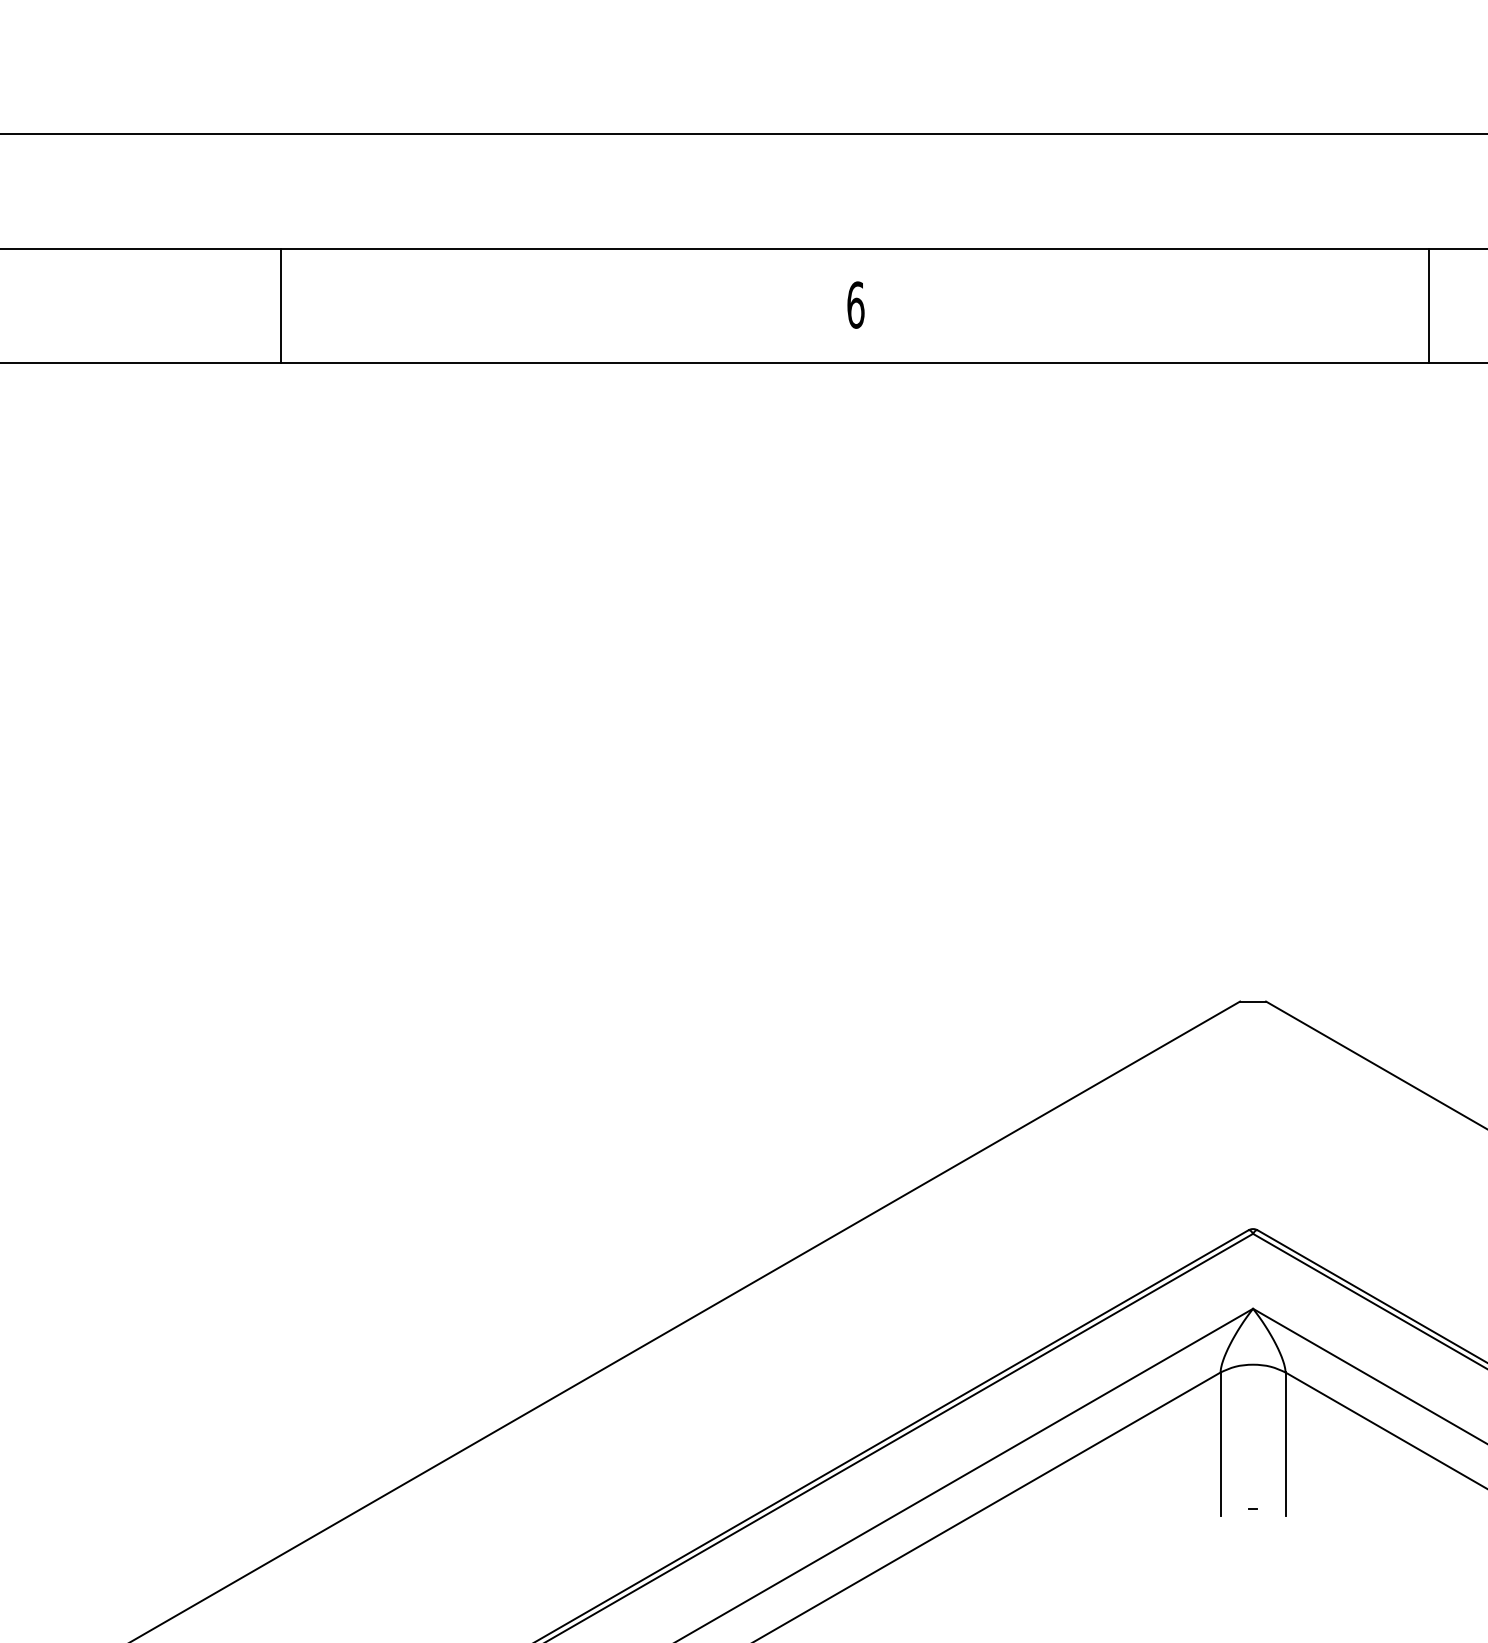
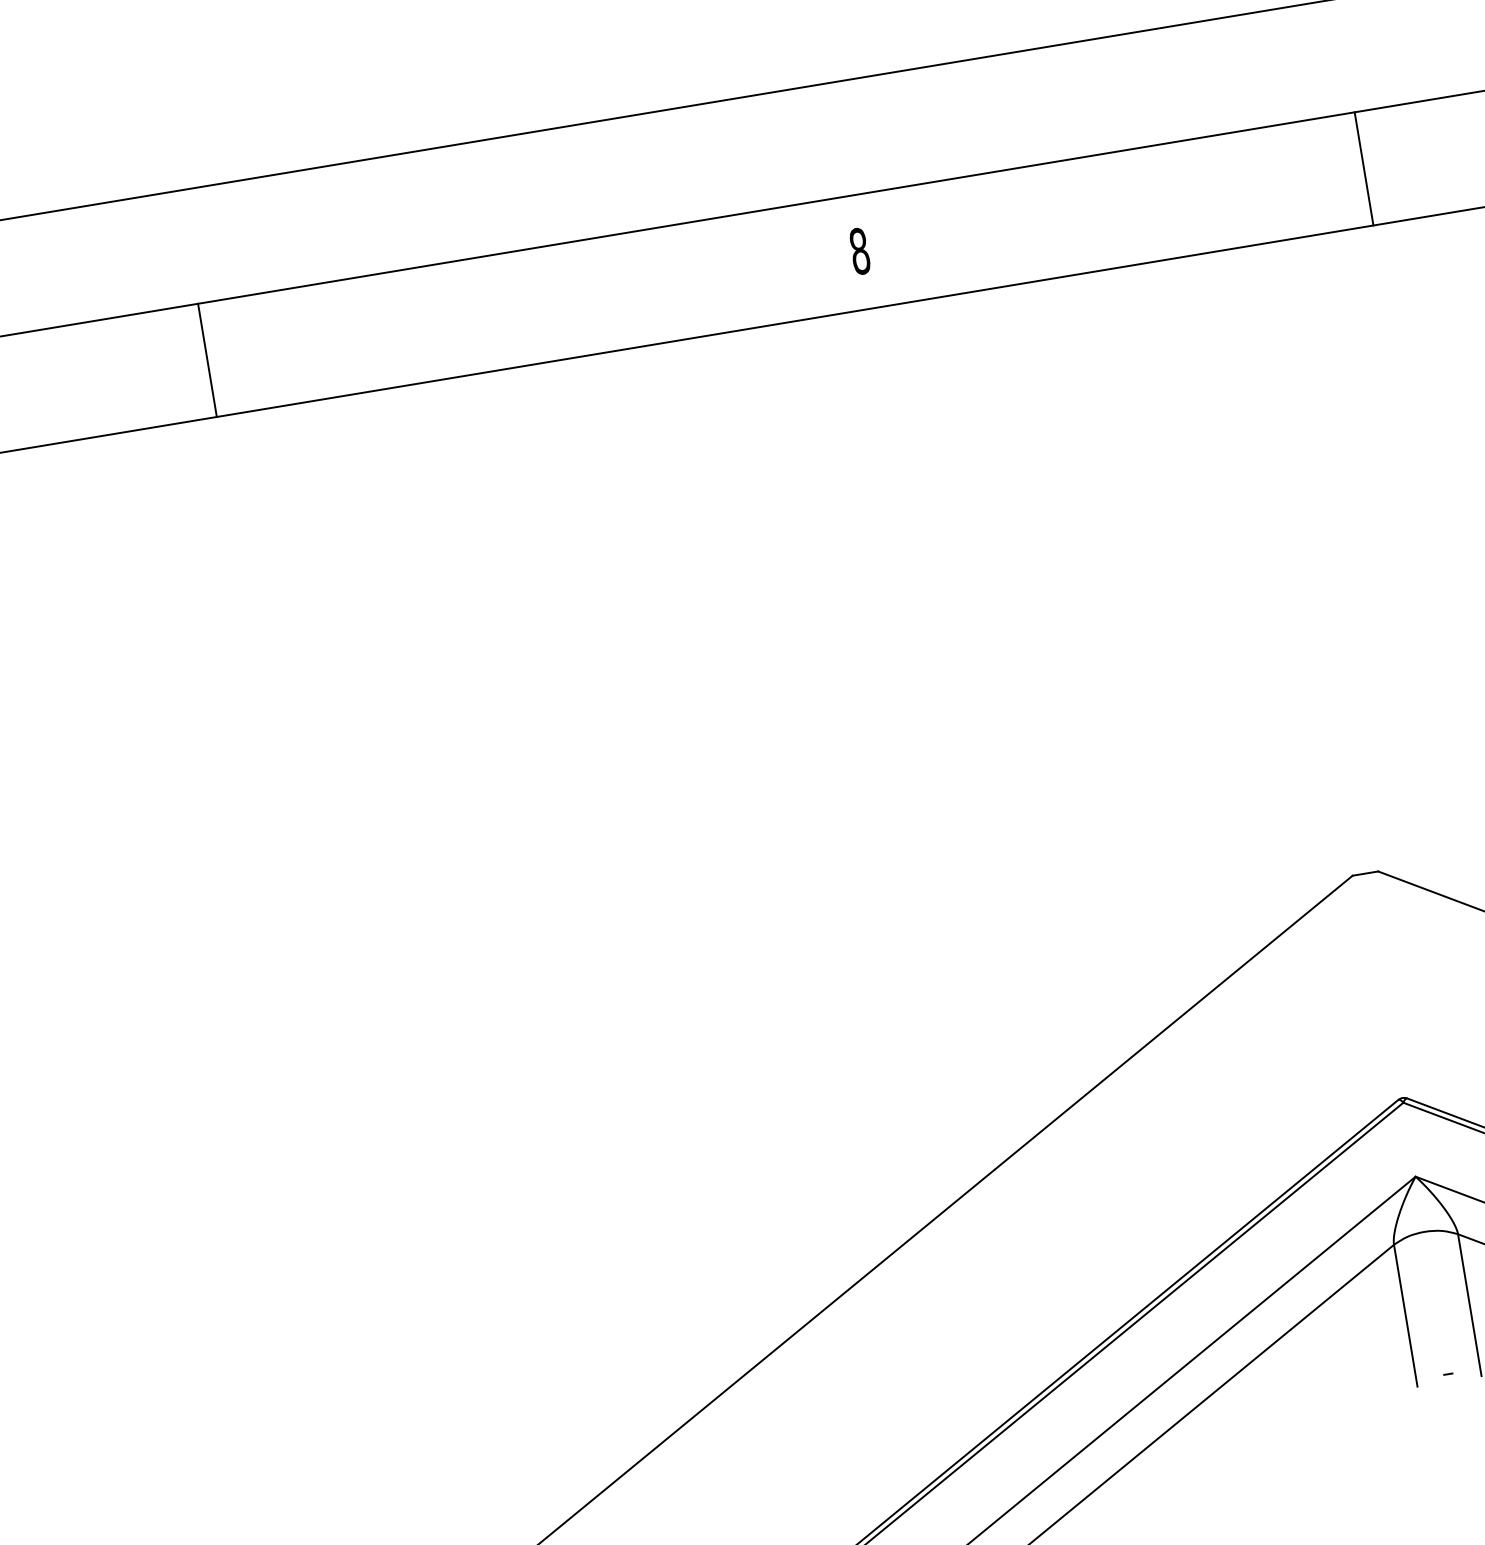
text: (855, 304) -> (859, 250), 6 -> 8
line: (281, 305) -> (207, 359), moved
line: (1428, 305) -> (1363, 168), moved

